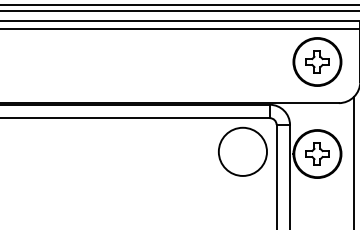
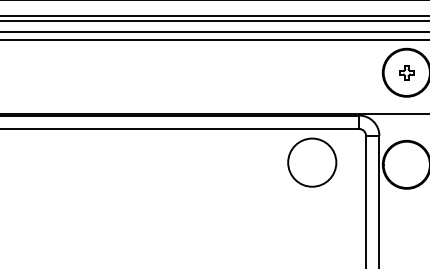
part: (317, 61) -> (406, 72), size x0.6
circle: (243, 151) -> (312, 162), moved
part: (317, 153) -> (406, 164), removed

